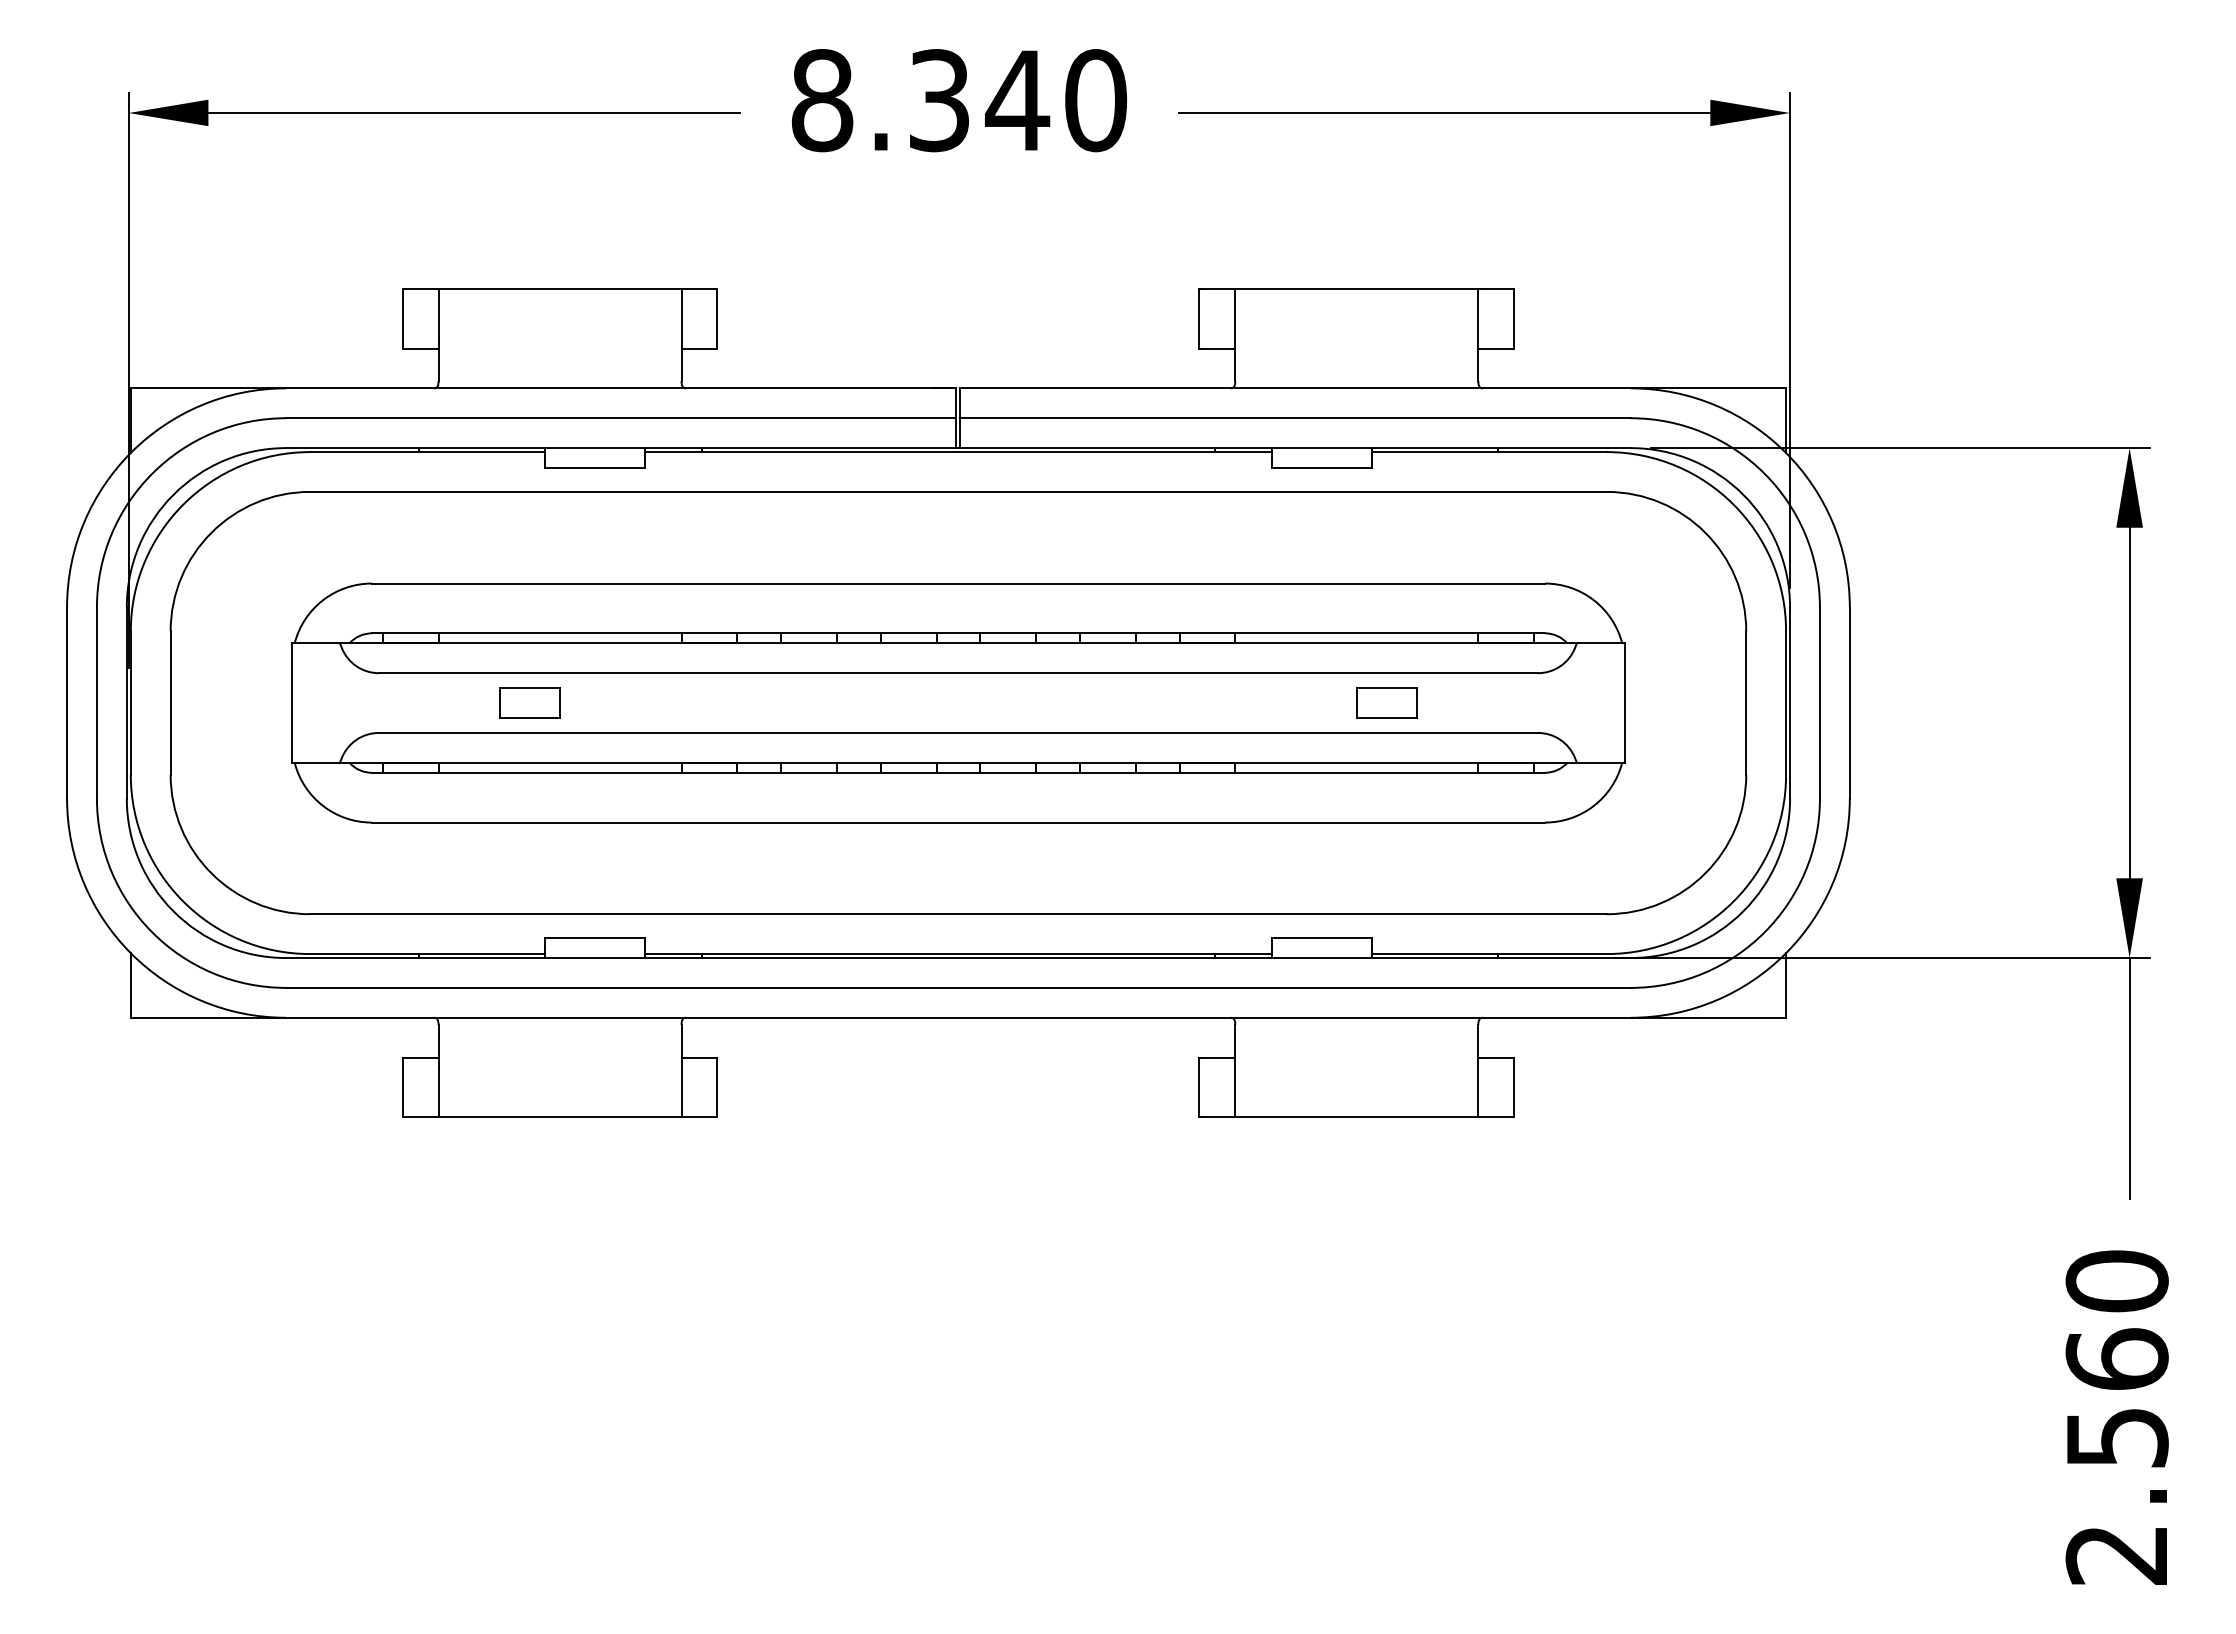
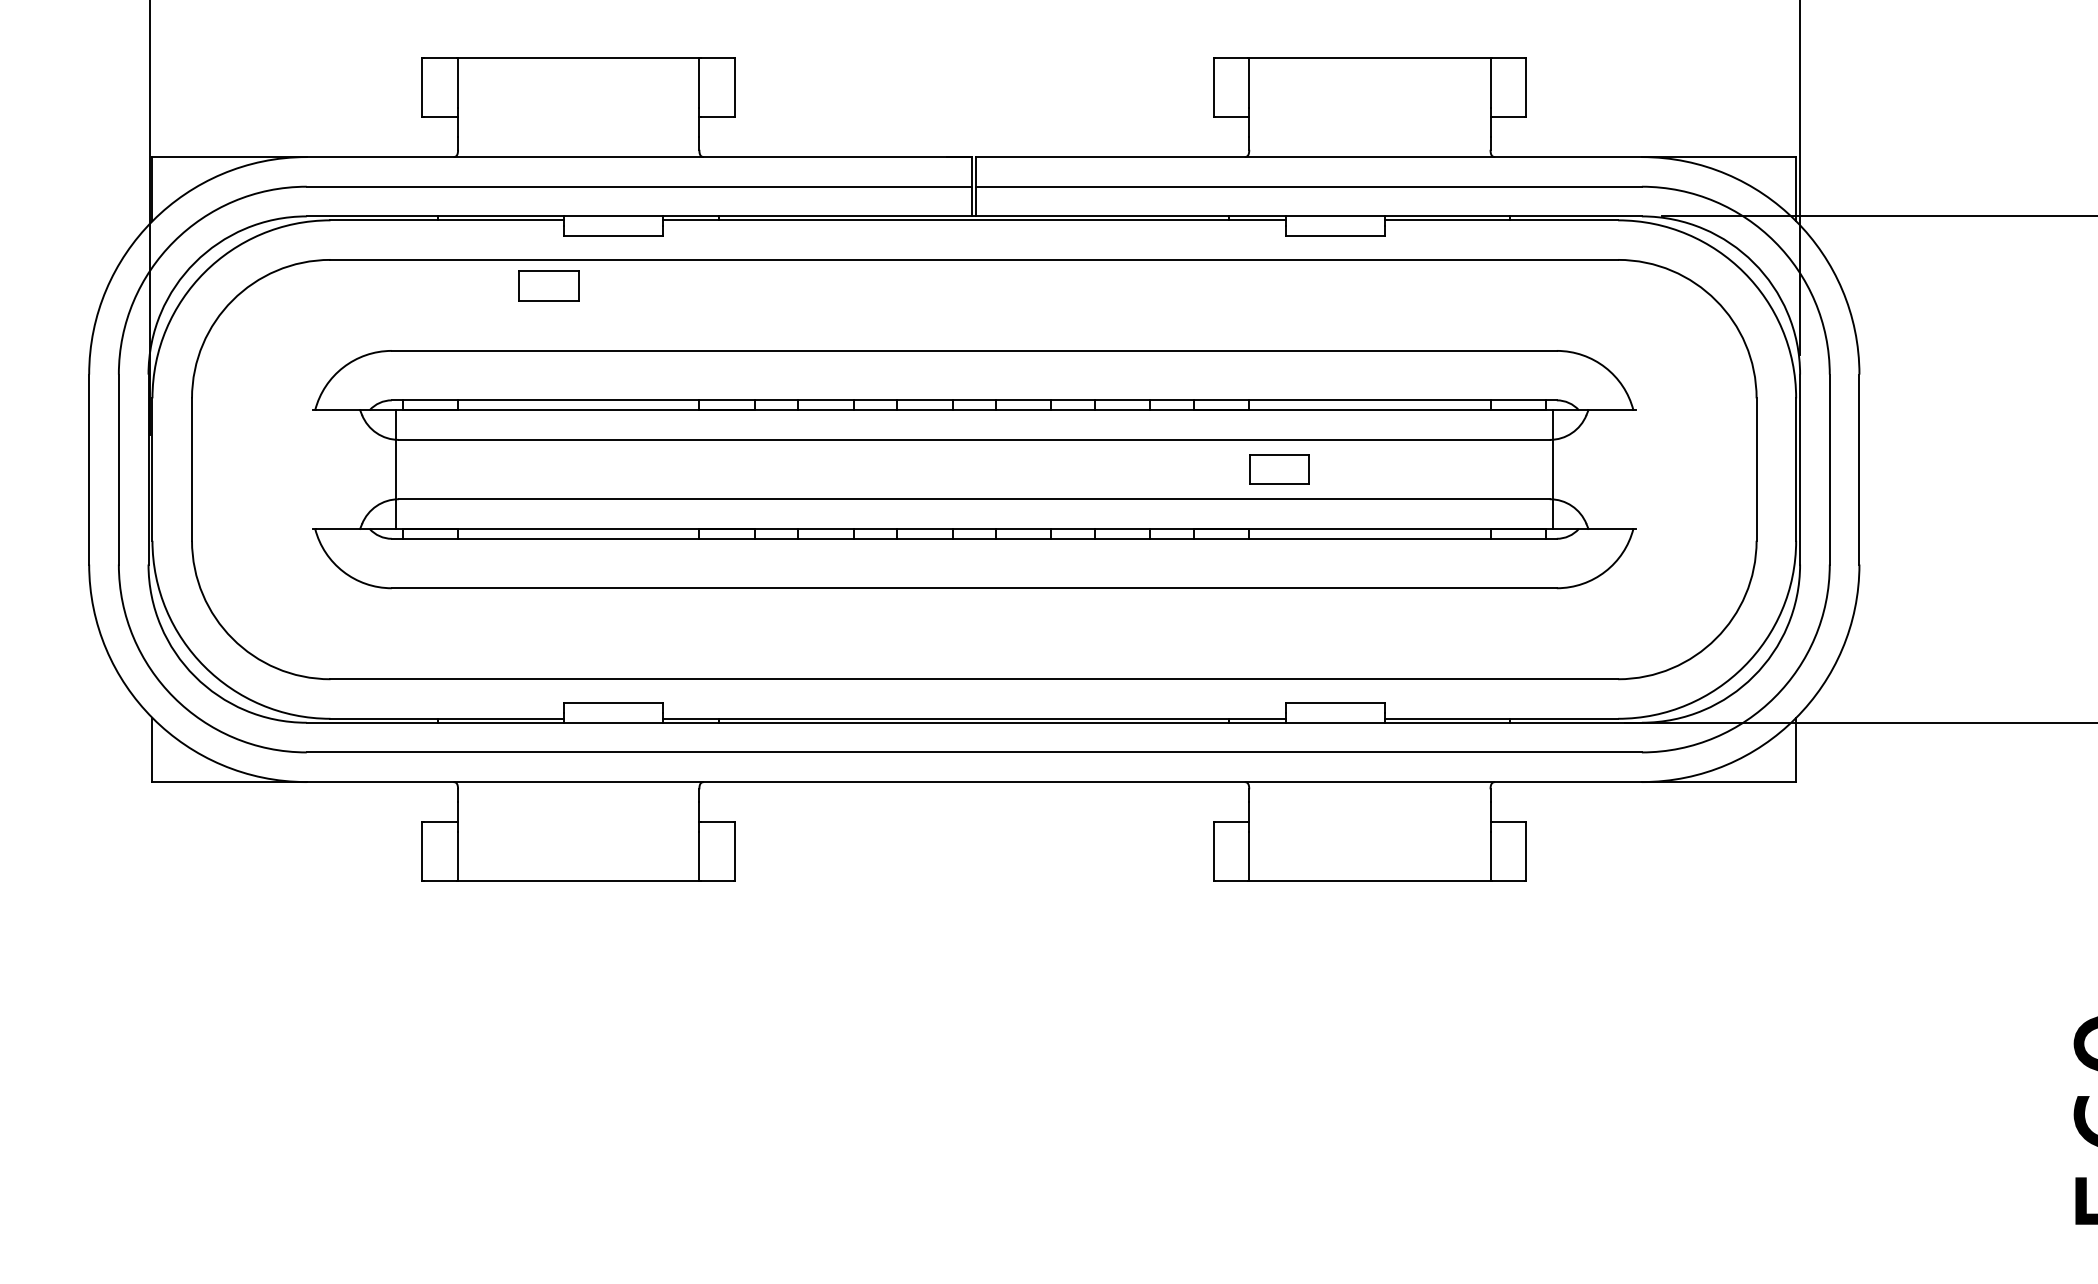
line: (292, 702) -> (396, 469), moved
part: (529, 702) -> (548, 285), moved
part: (1386, 702) -> (1279, 469), moved
line: (1624, 702) -> (1552, 469), moved

